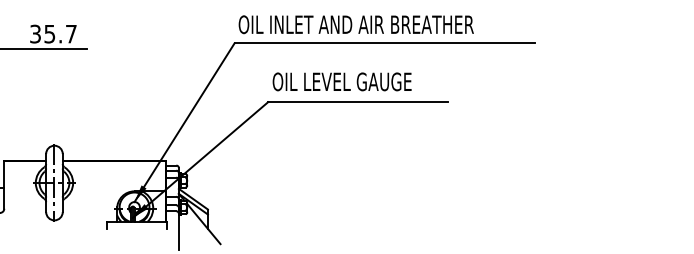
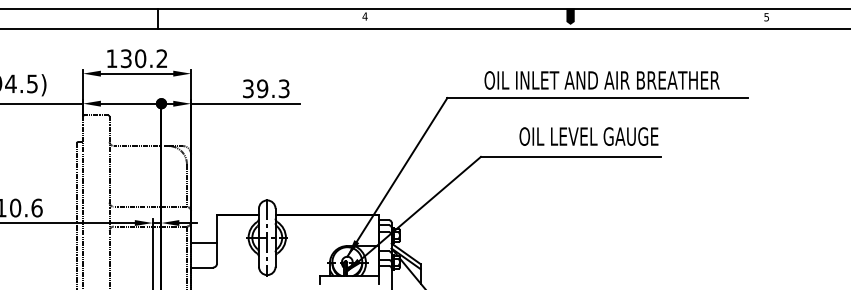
text: (355, 24) -> (601, 80), moved
text: (60, 33) -> (273, 88), 35.7 -> 39.3
text: (341, 81) -> (588, 136), moved

